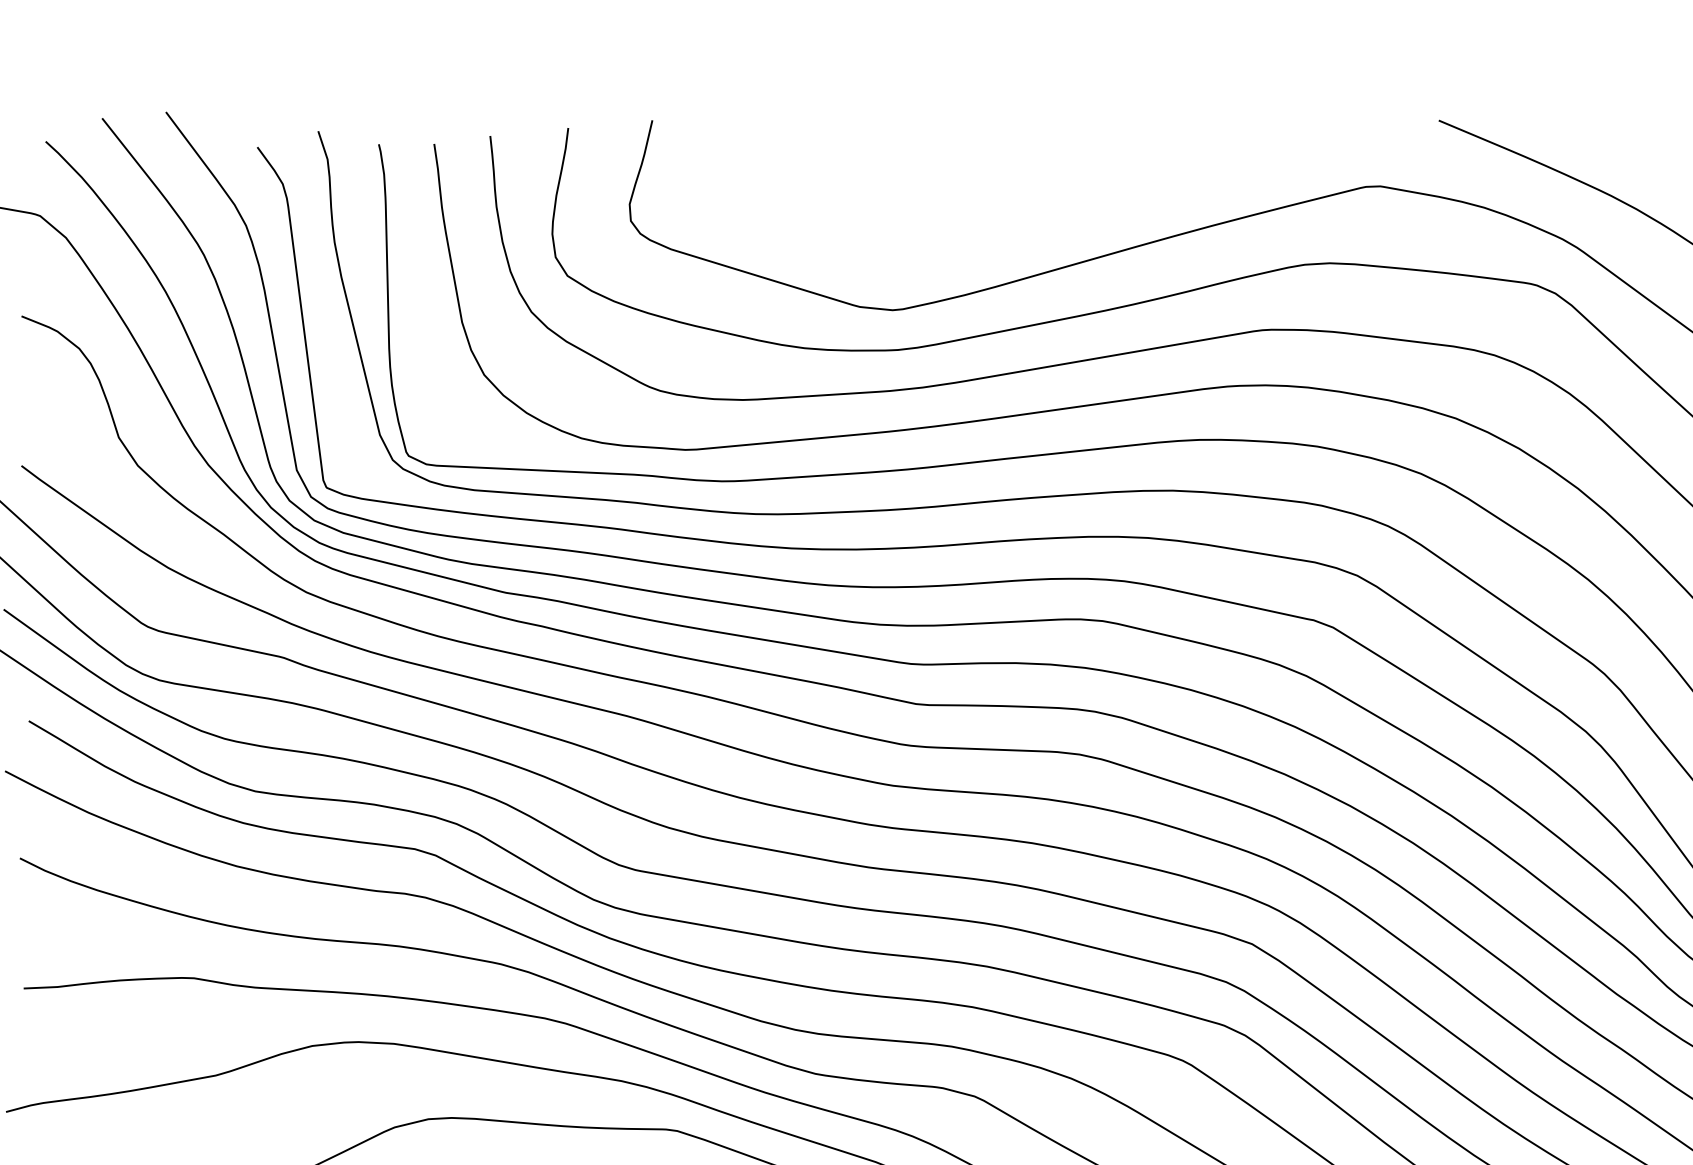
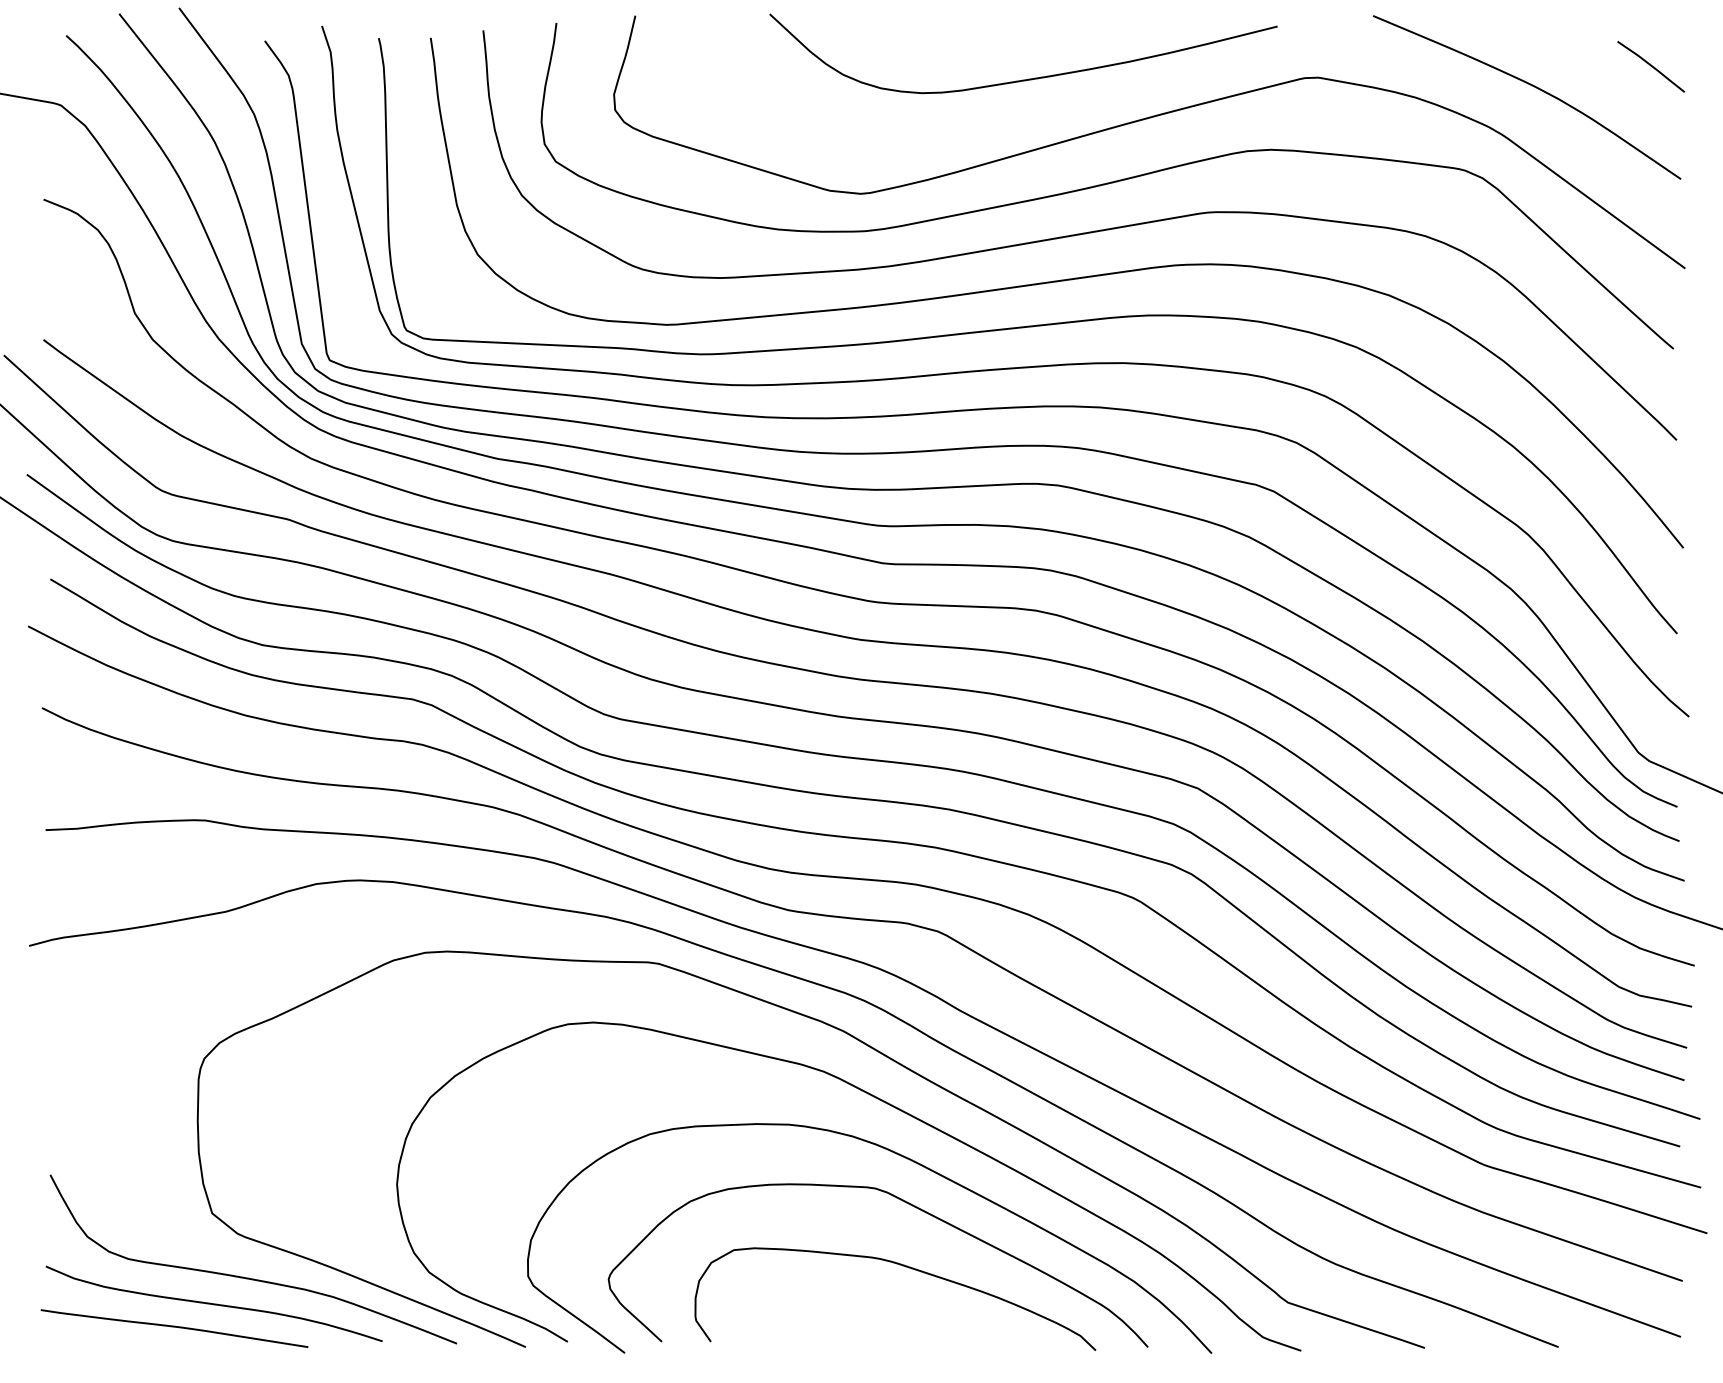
curve: (1071, 187) -> (1028, 78), added

